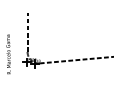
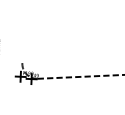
line: (27, 31) -> (23, 36), removed

